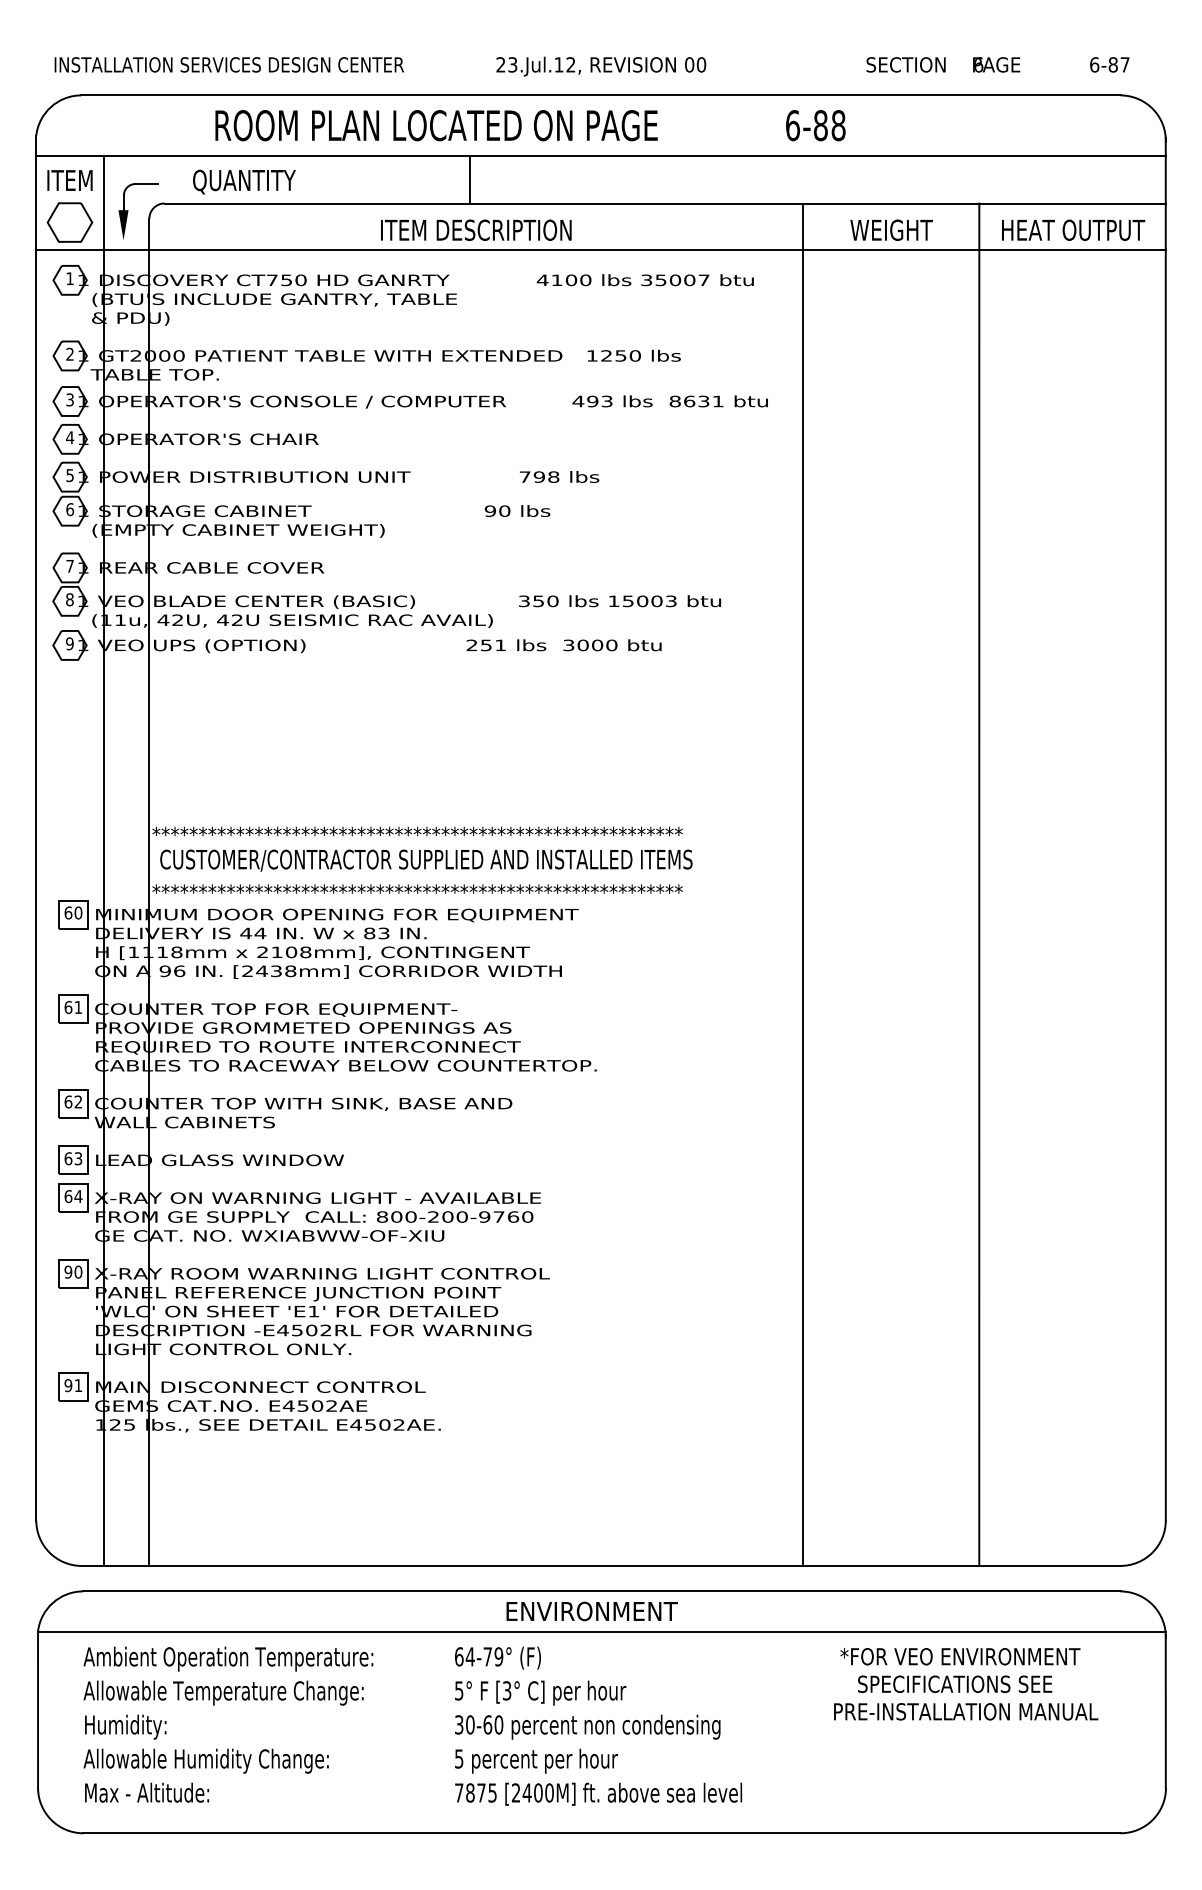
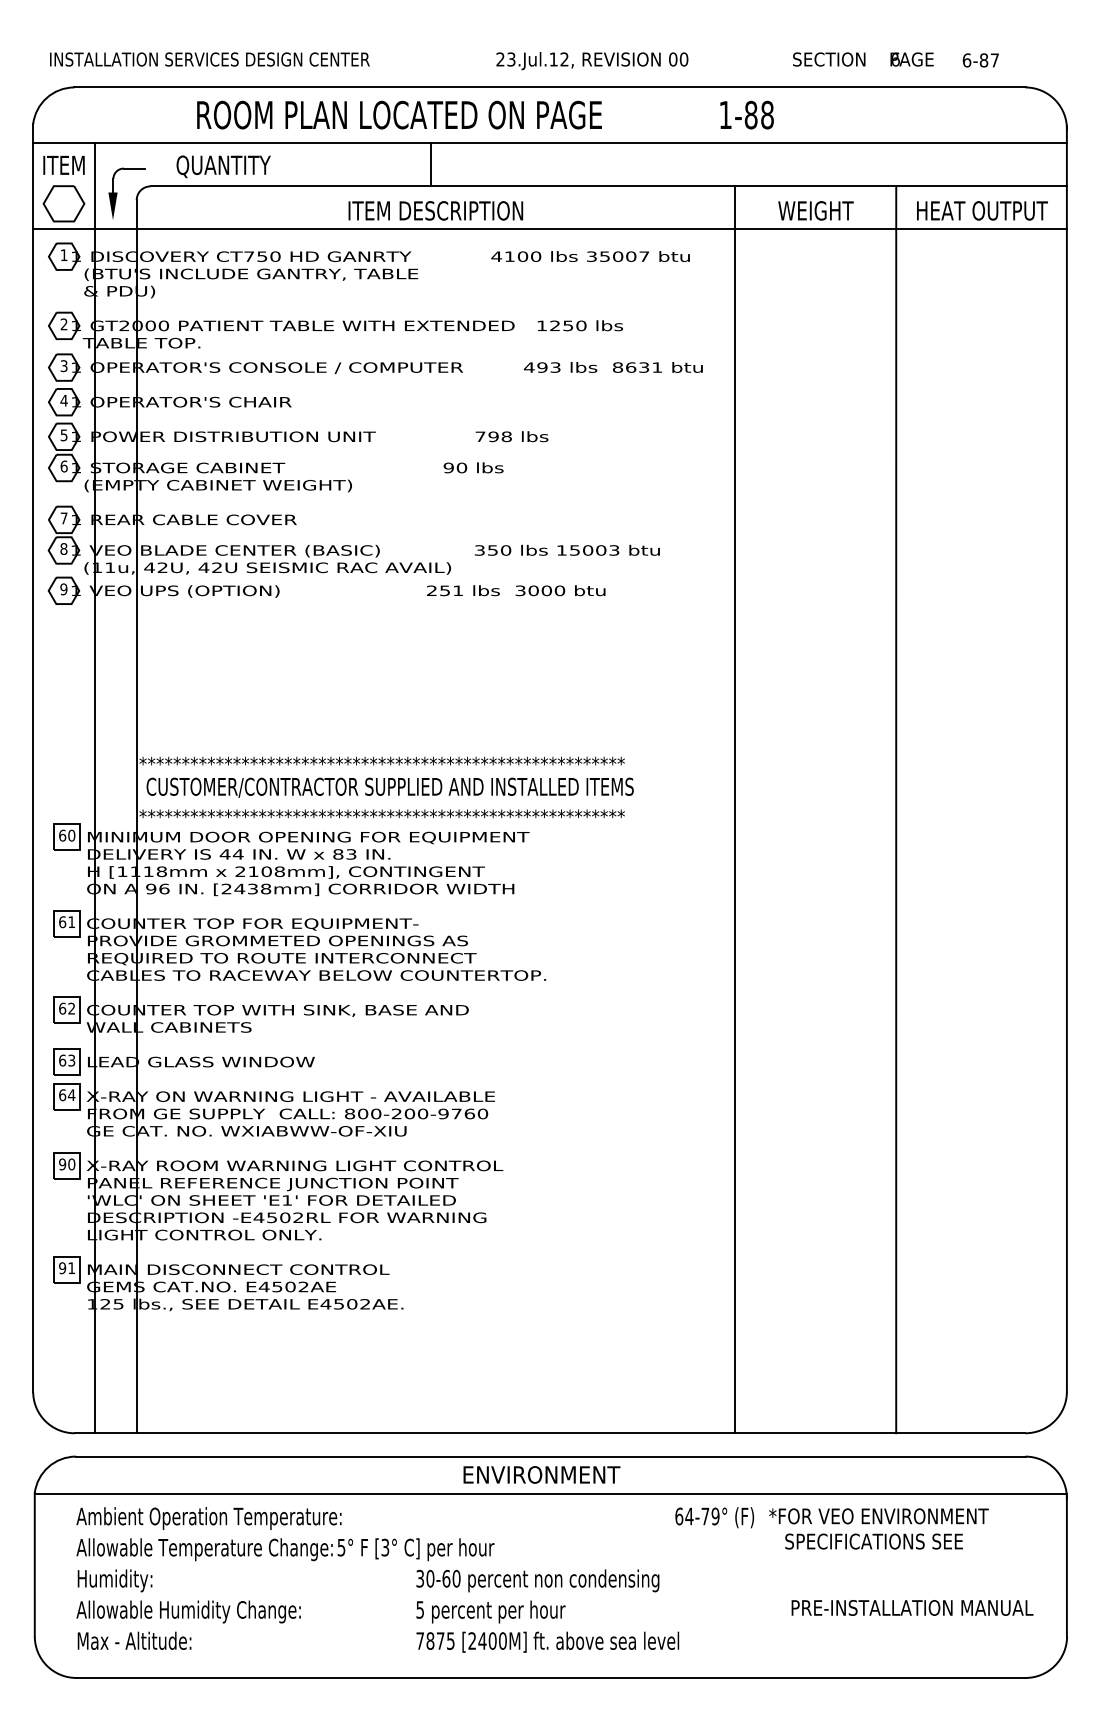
text: (1109, 64) -> (980, 60), moved
text: (601, 66) -> (592, 60), moved
text: (793, 125) -> (726, 114), 6-88 -> 1-88
text: (497, 1657) -> (714, 1517), moved
text: (540, 1692) -> (415, 1549), moved
text: (966, 1711) -> (912, 1607), moved

